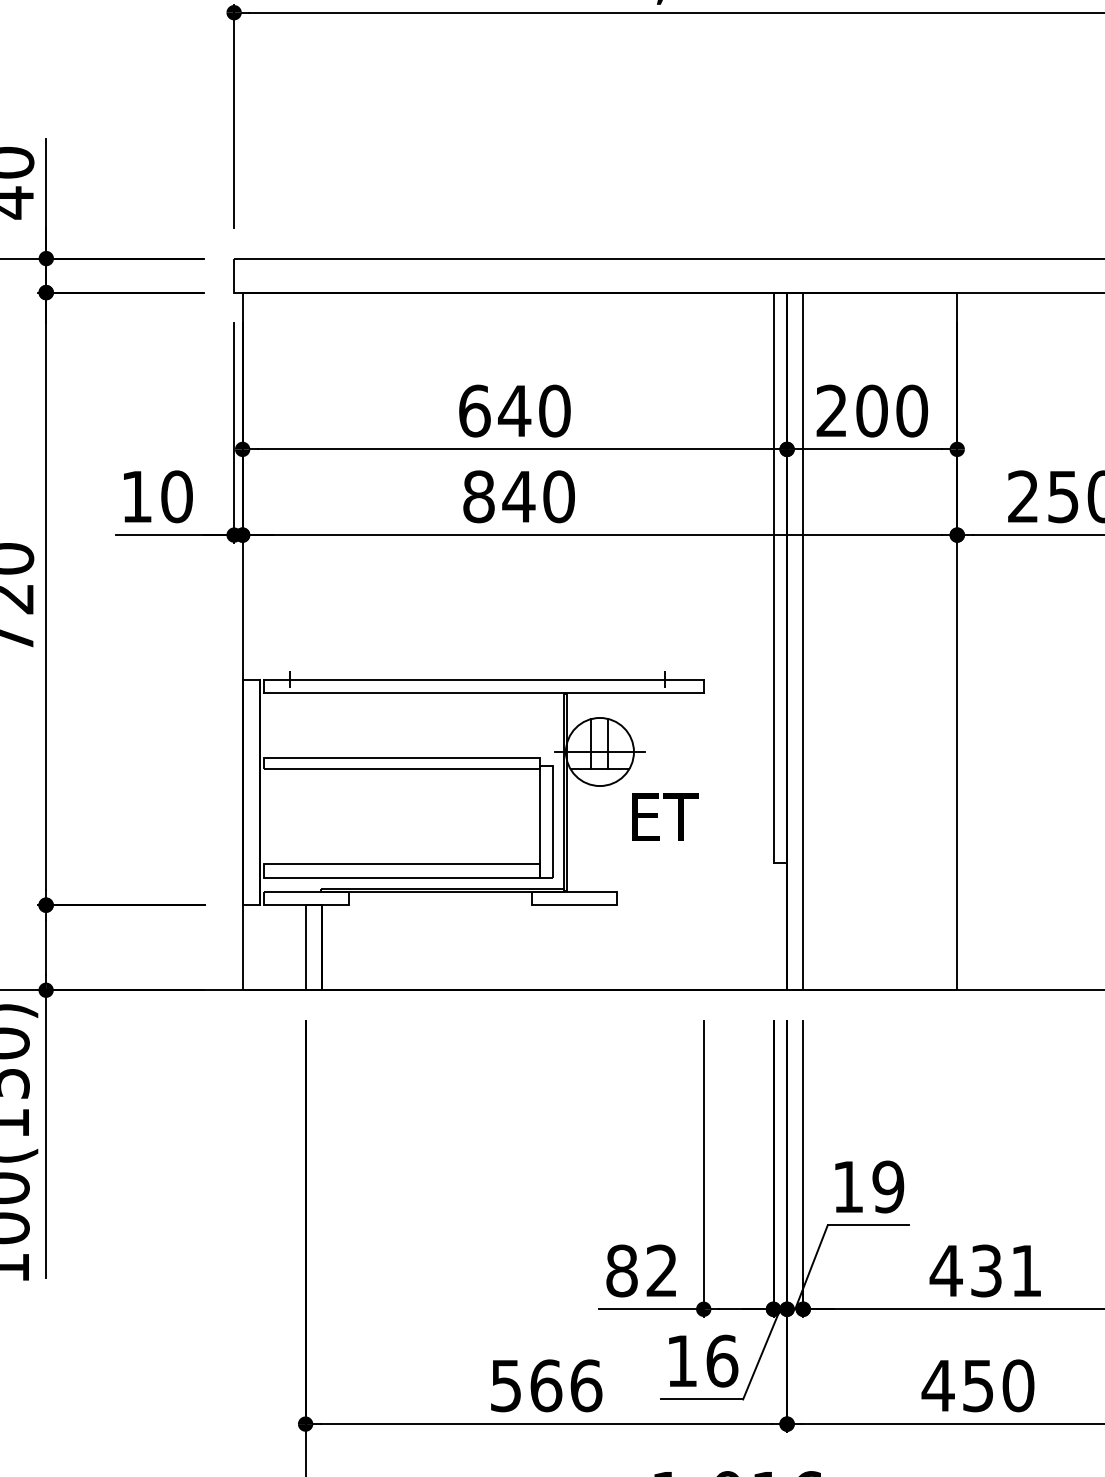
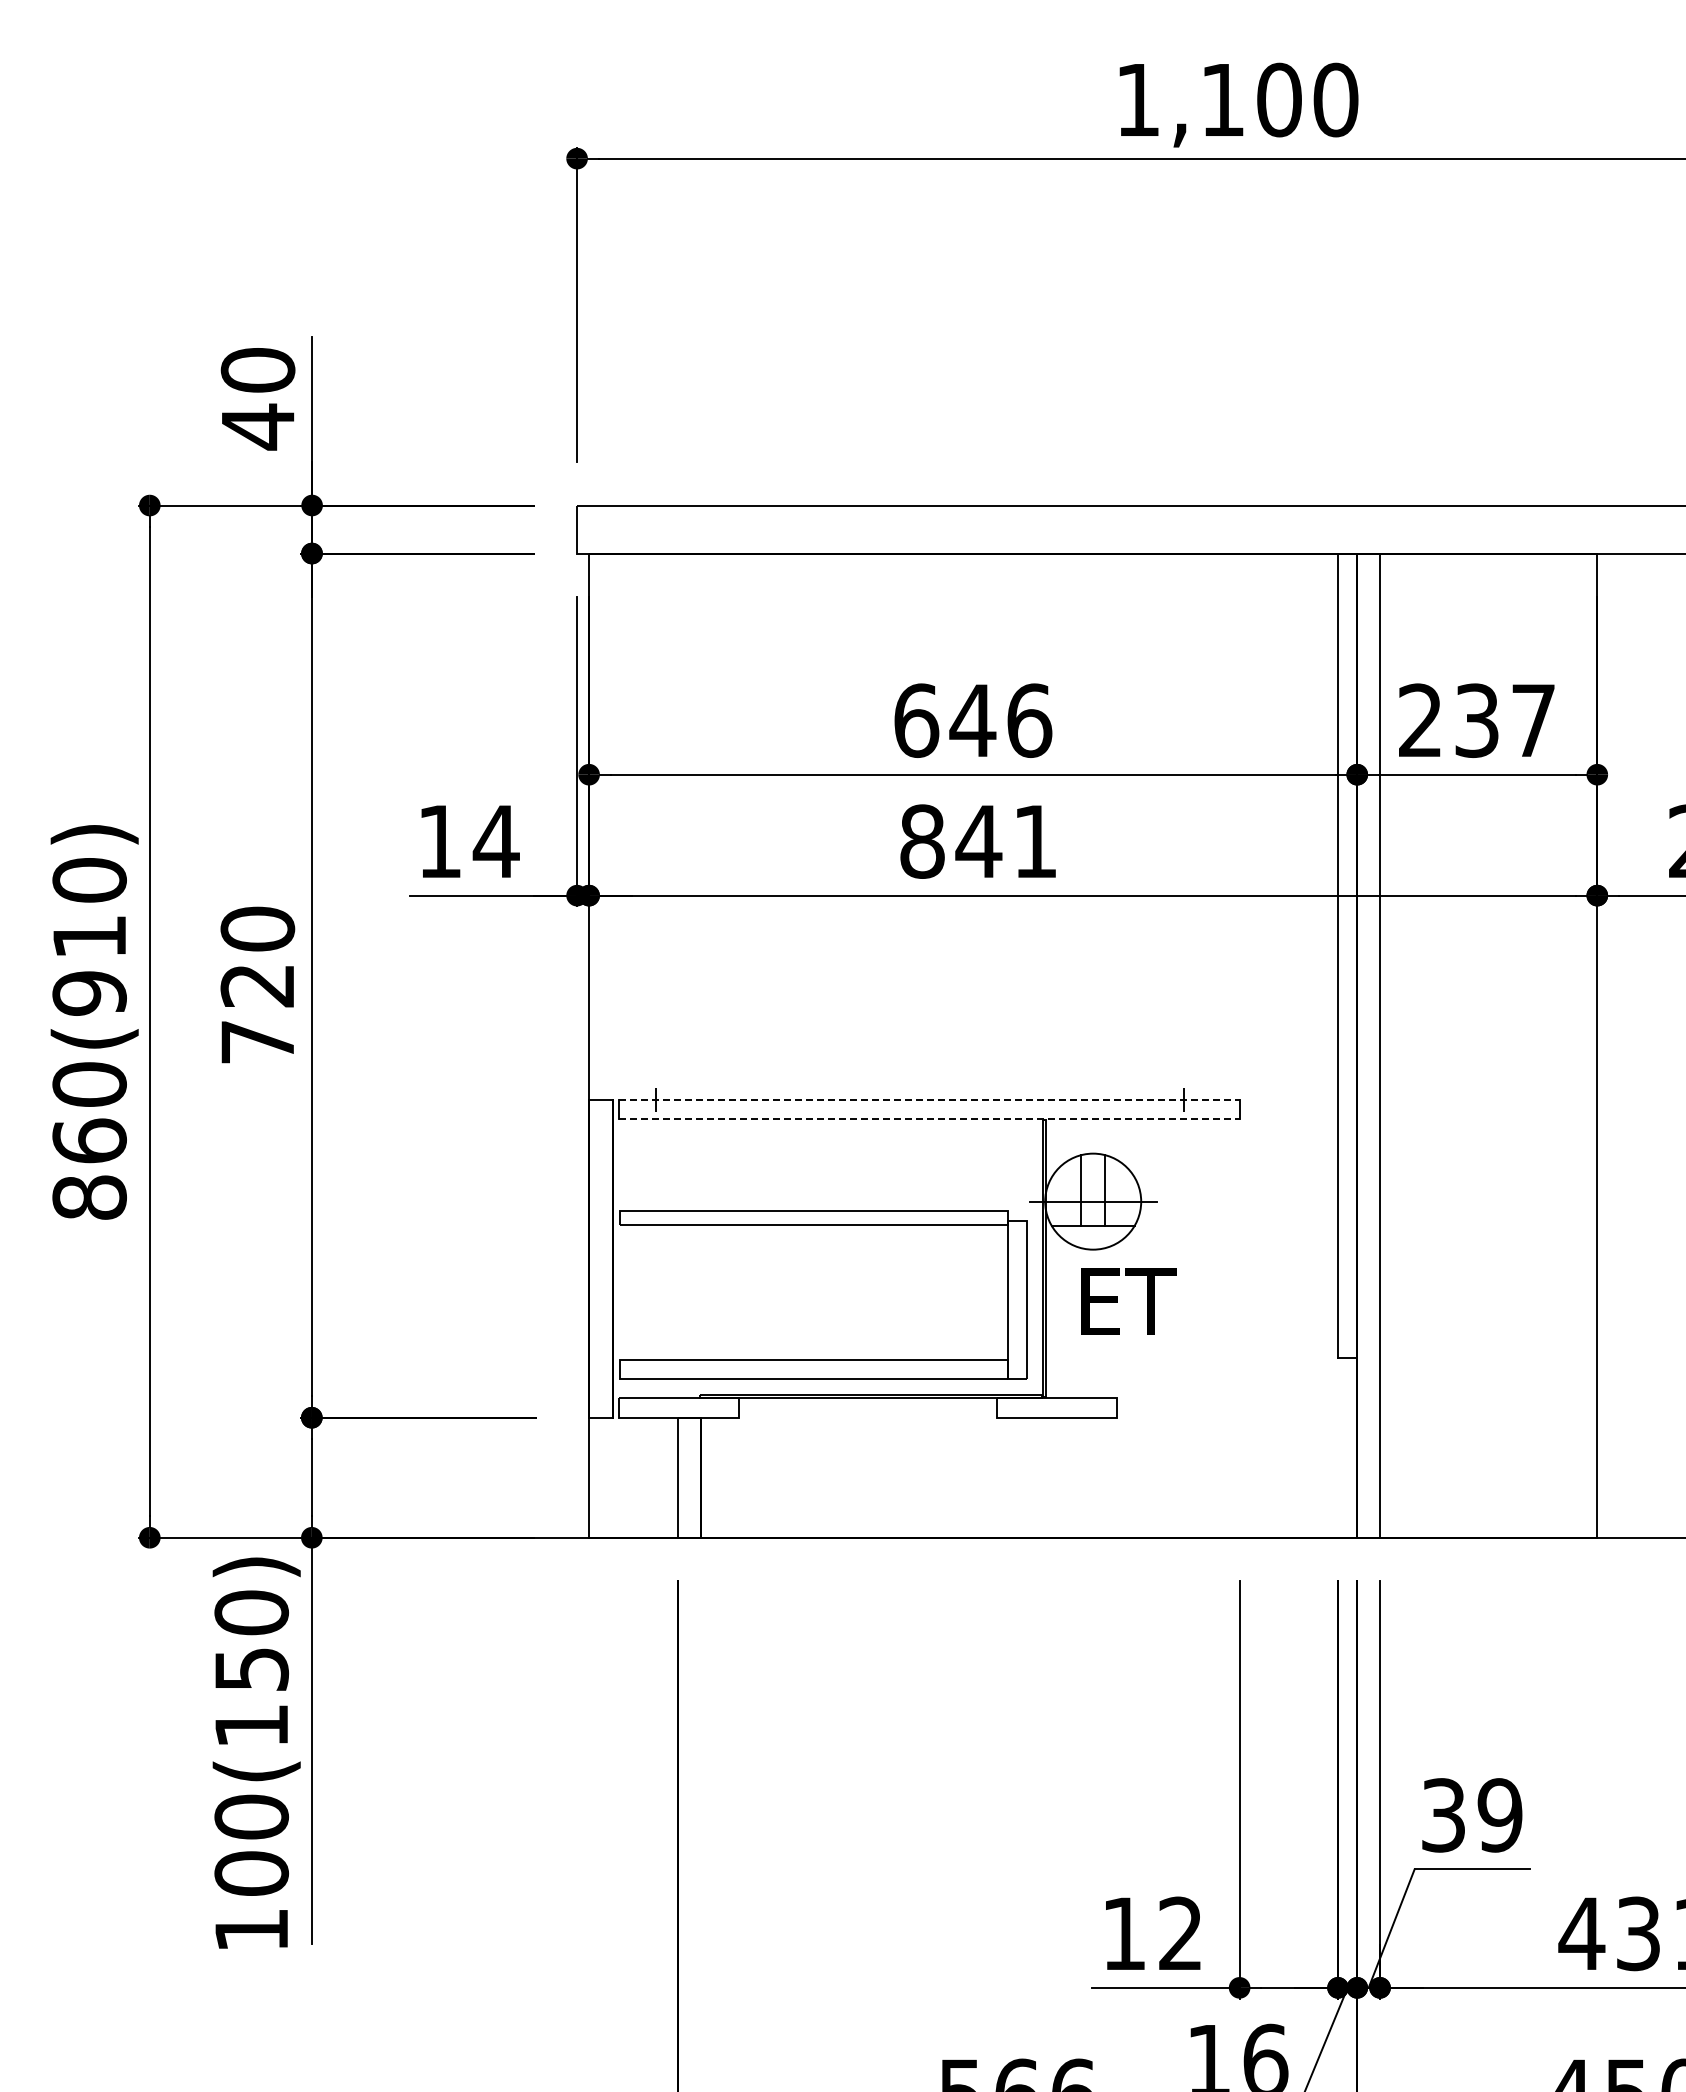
text: (554, 410) -> (1029, 720), 640 -> 646
text: (892, 410) -> (1505, 720), 200 -> 237
text: (176, 496) -> (495, 841), 10 -> 14
text: (559, 496) -> (1035, 841), 840 -> 841
line: (483, 679) -> (929, 1099), solid -> dashed
line: (483, 693) -> (929, 1118), solid -> dashed
text: (665, 817) -> (1128, 1301), moved
text: (848, 1187) -> (1443, 1815), 19 -> 39
text: (622, 1270) -> (1124, 1933), 82 -> 12

